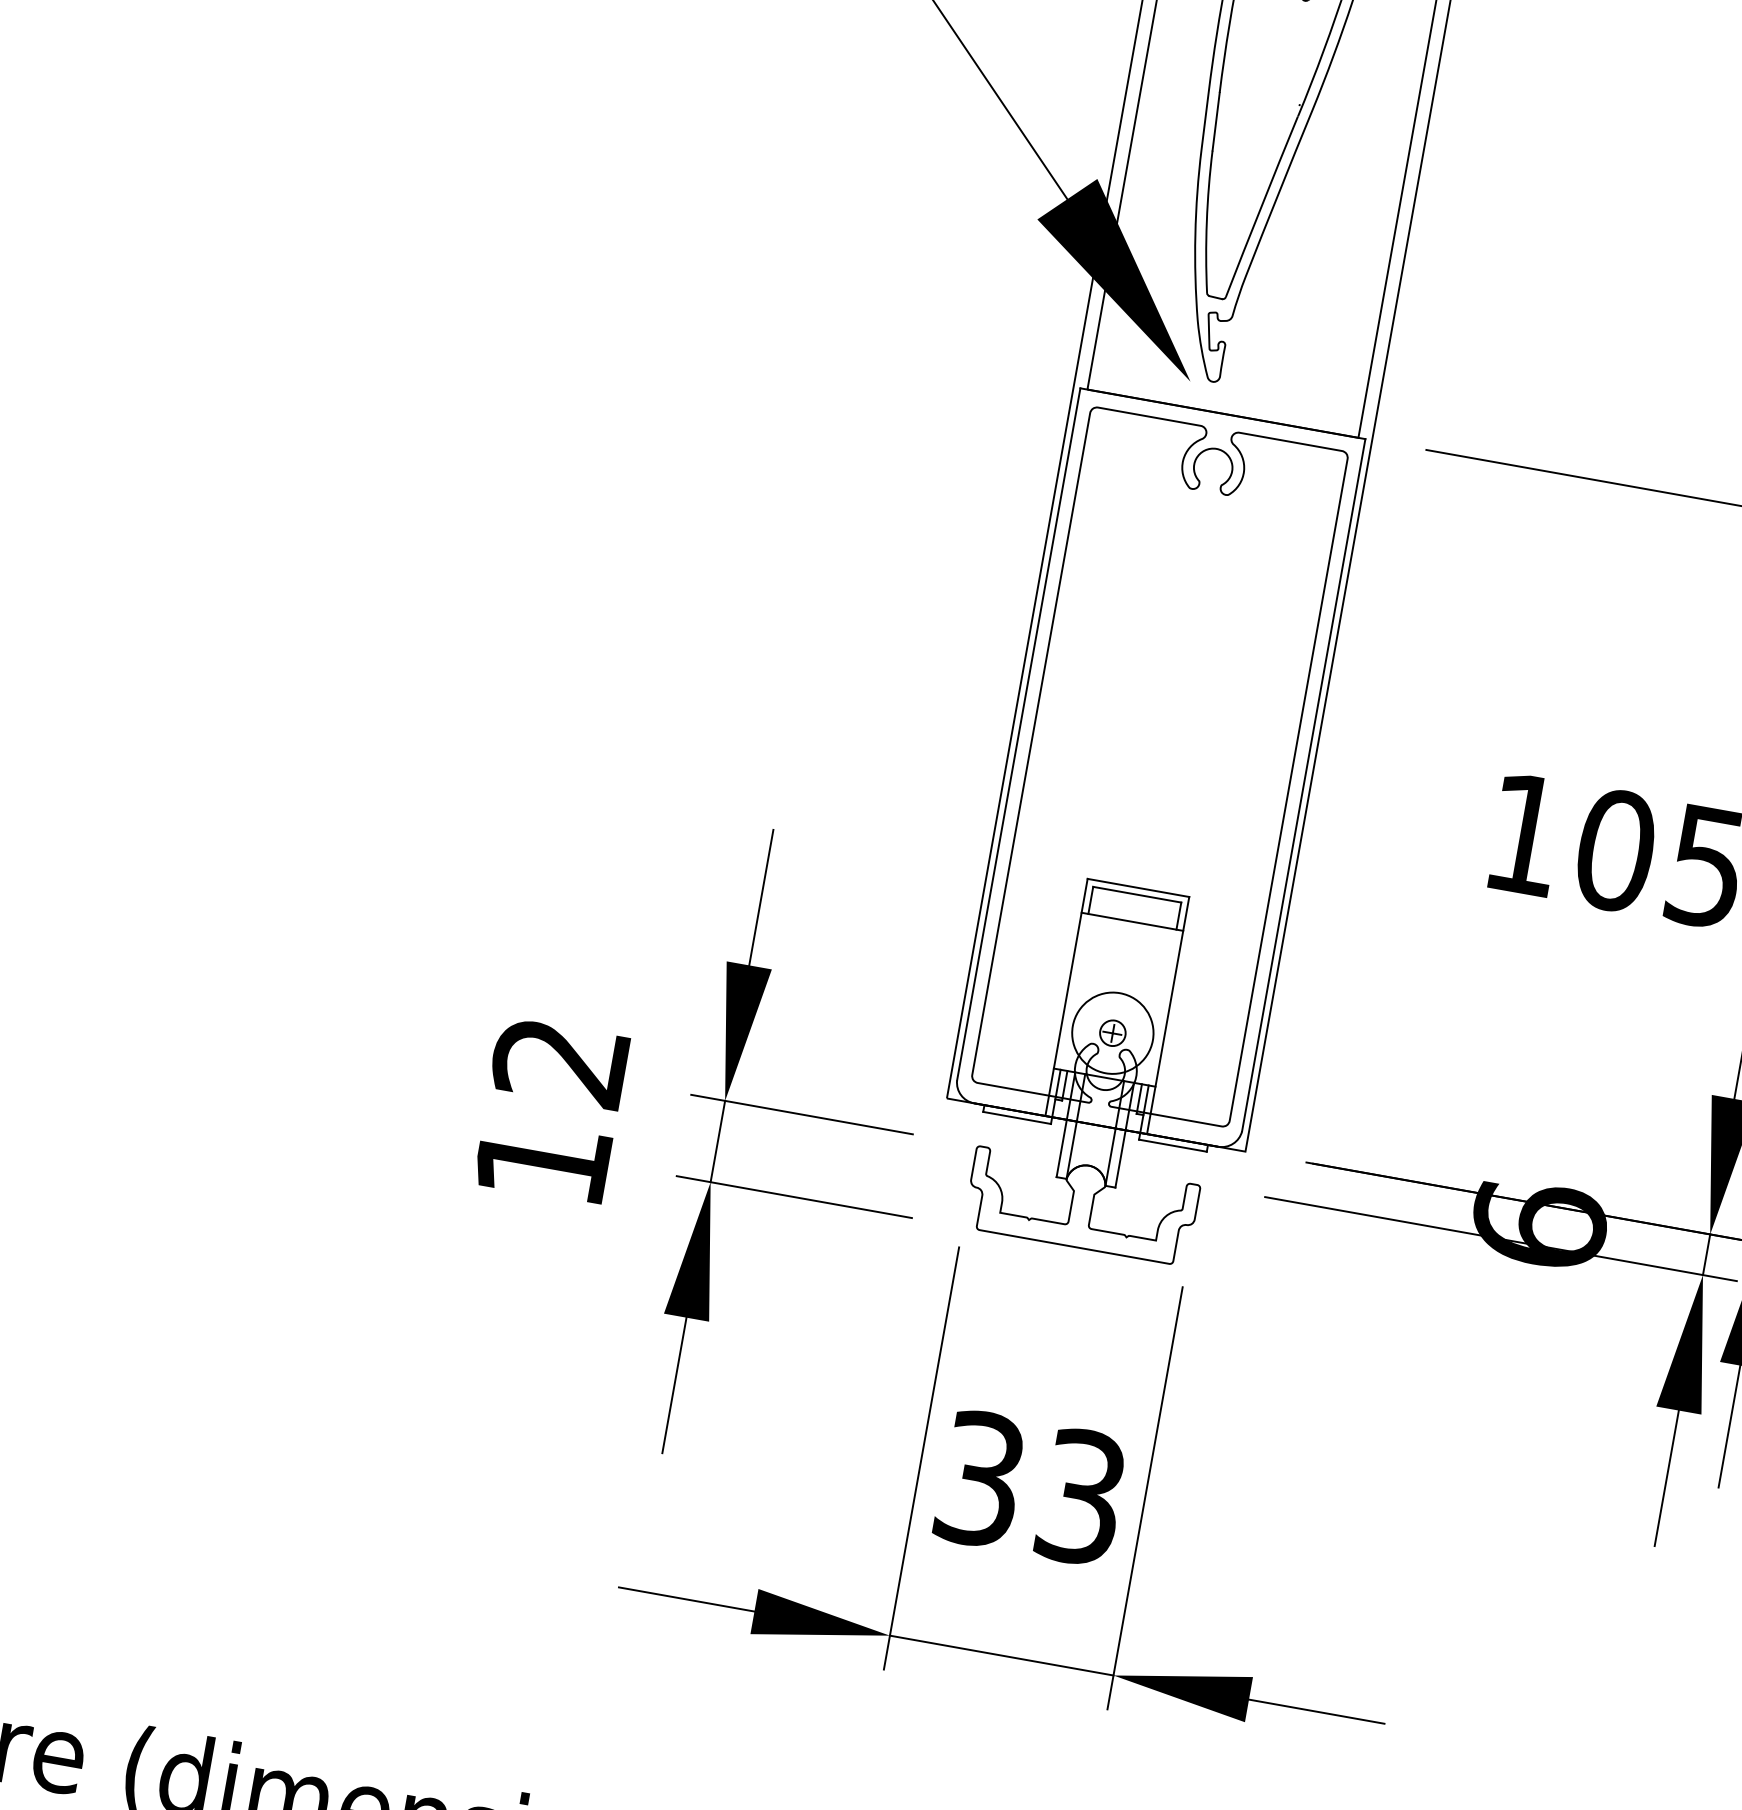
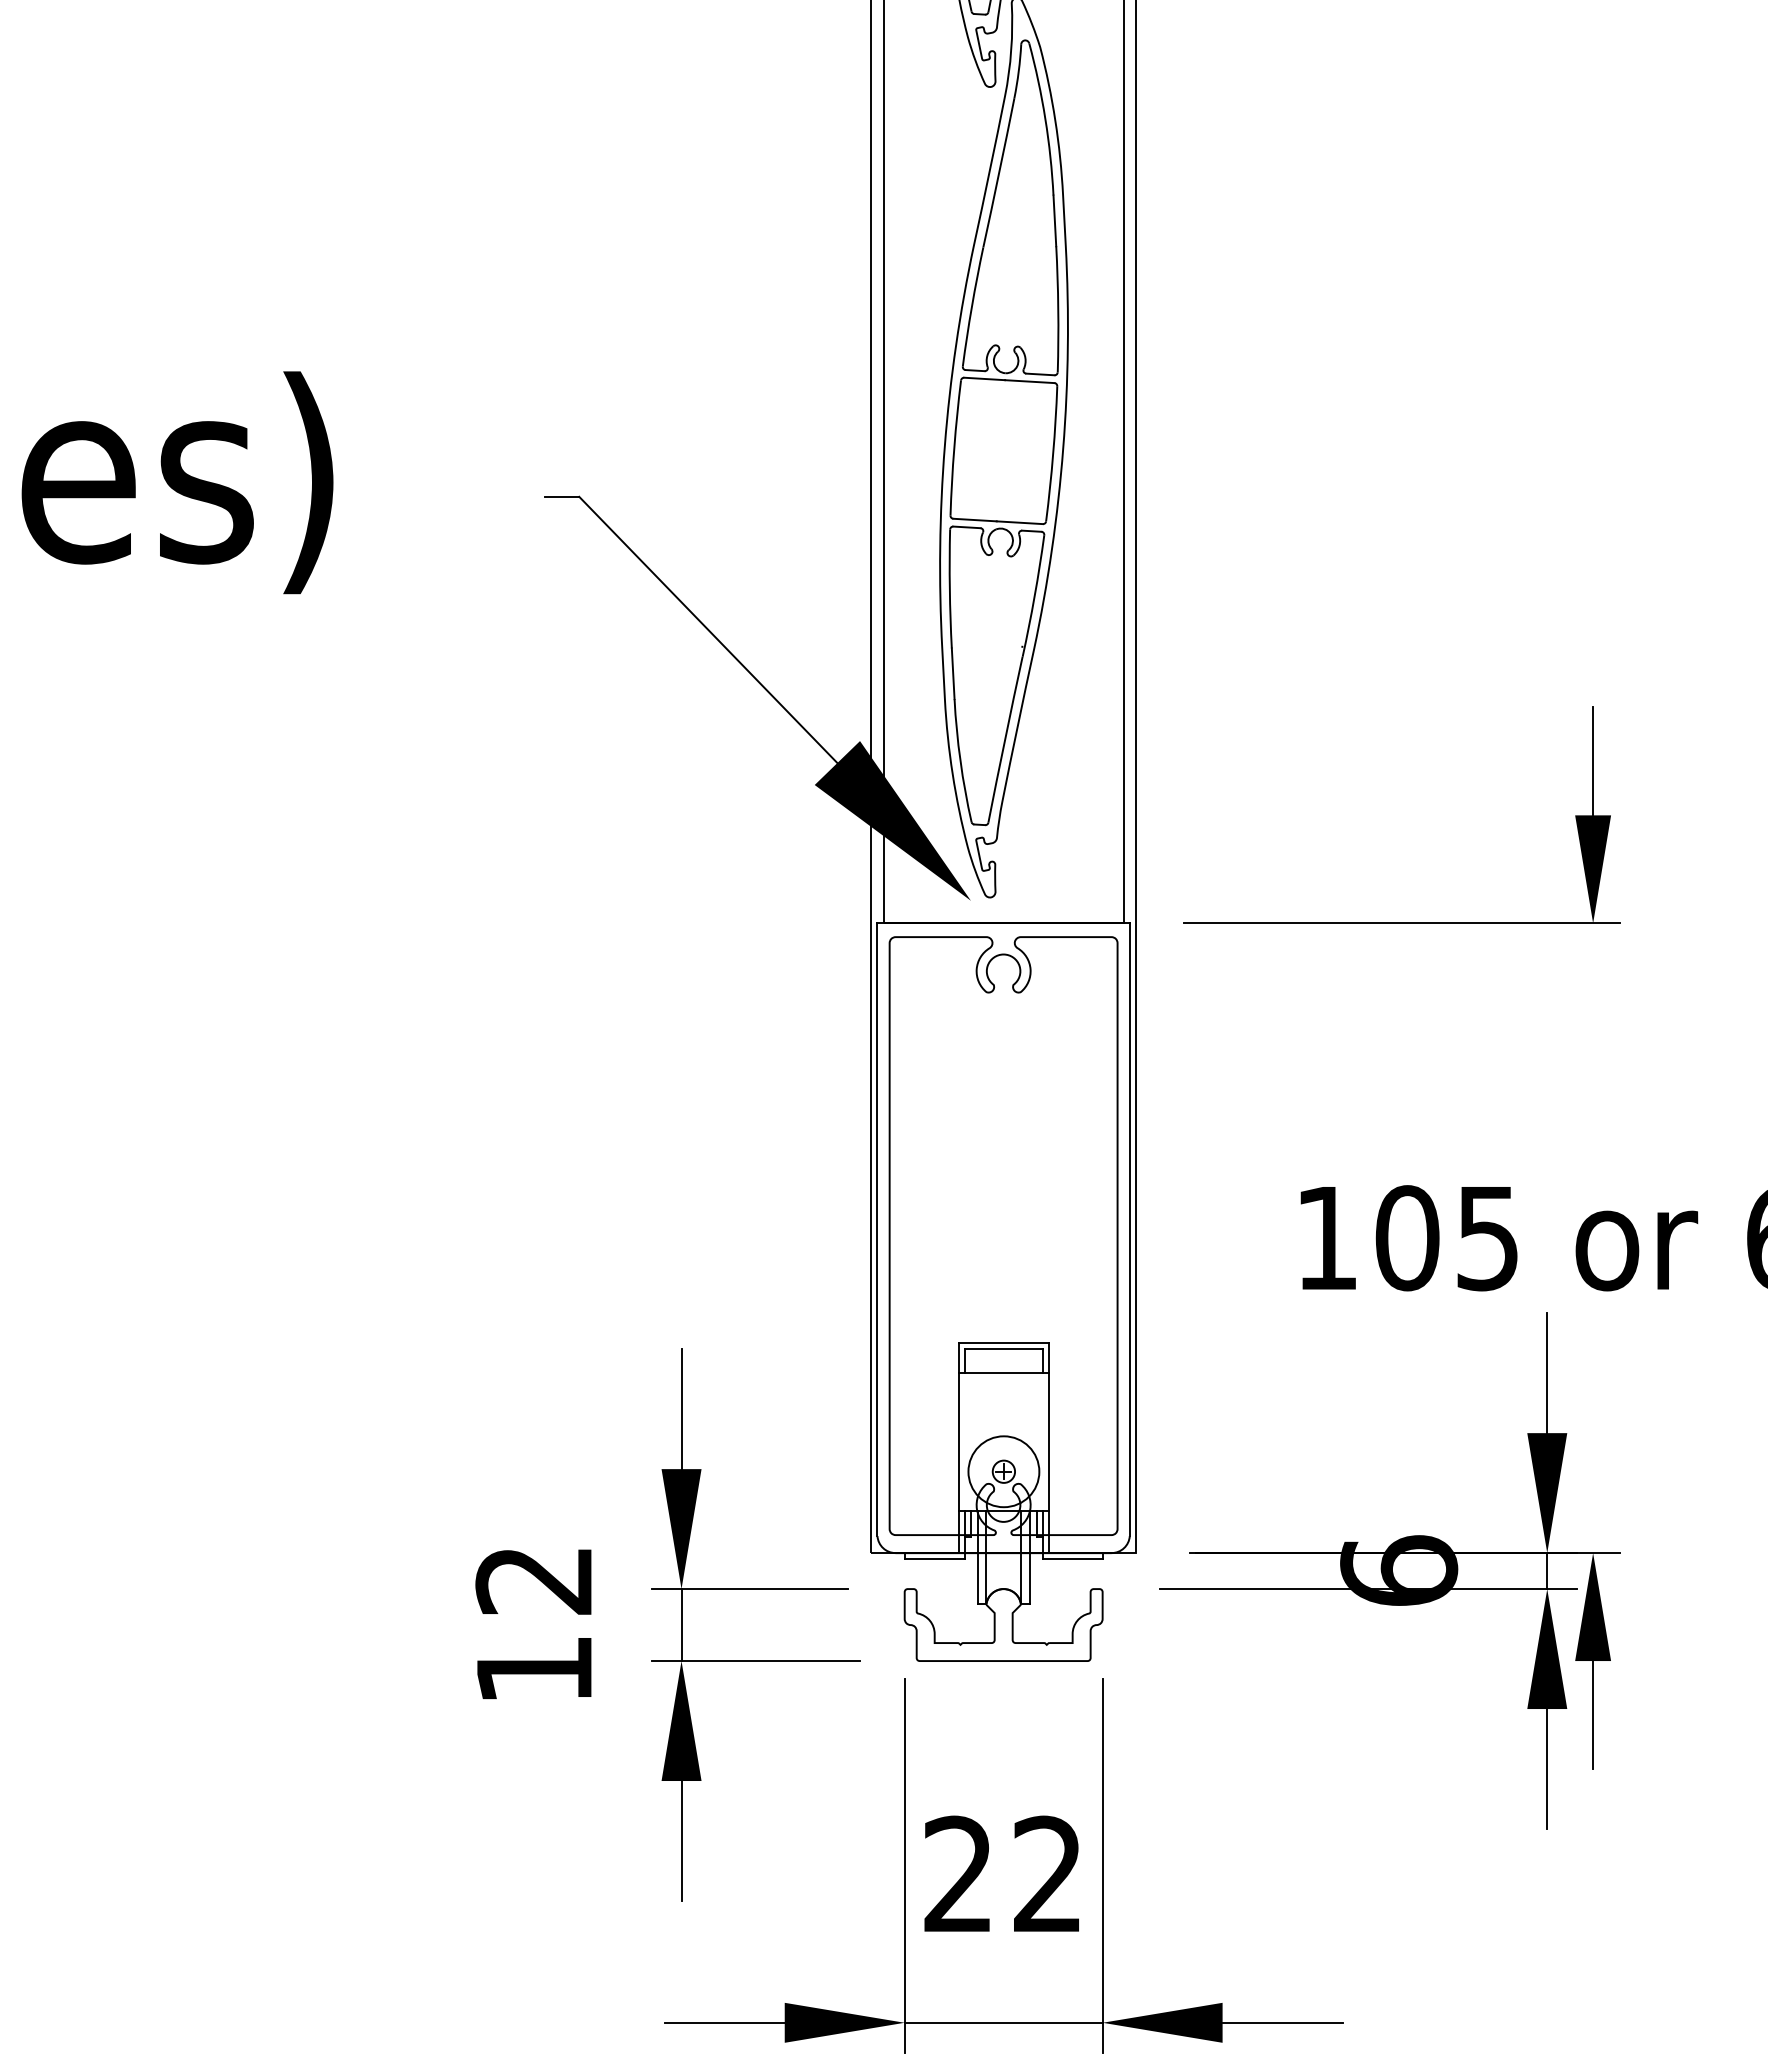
text: (1030, 1487) -> (1002, 1874), 33 -> 22

